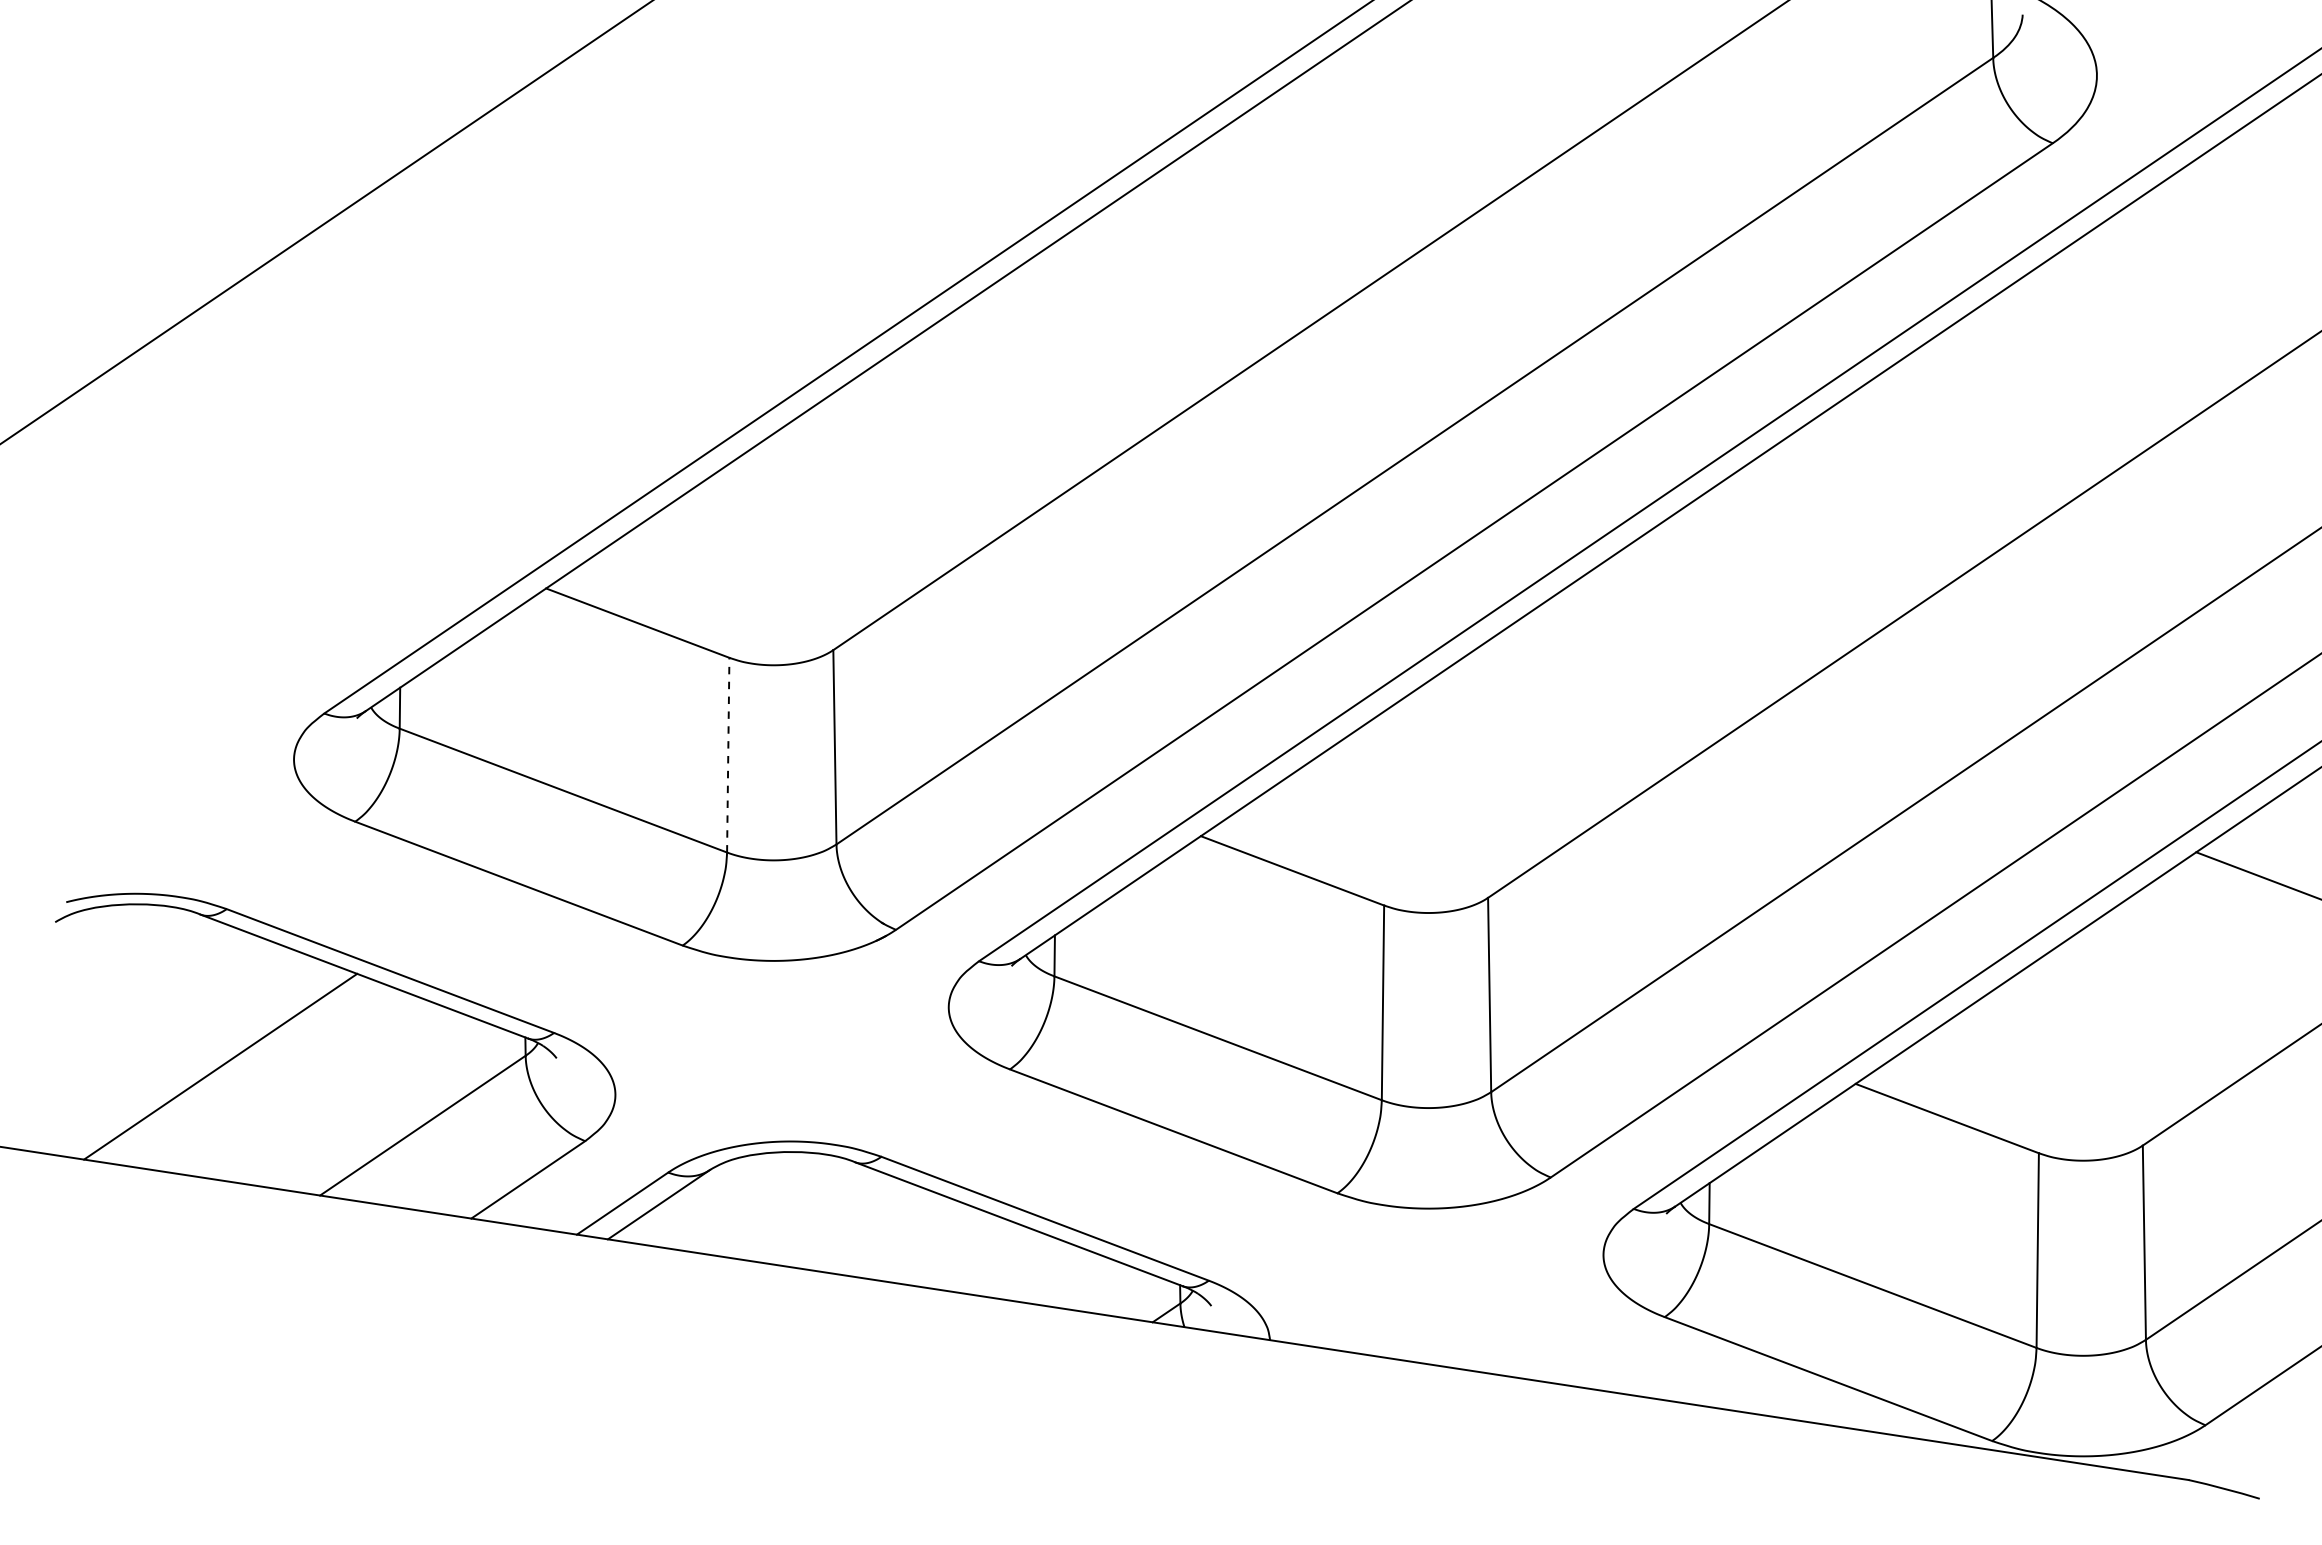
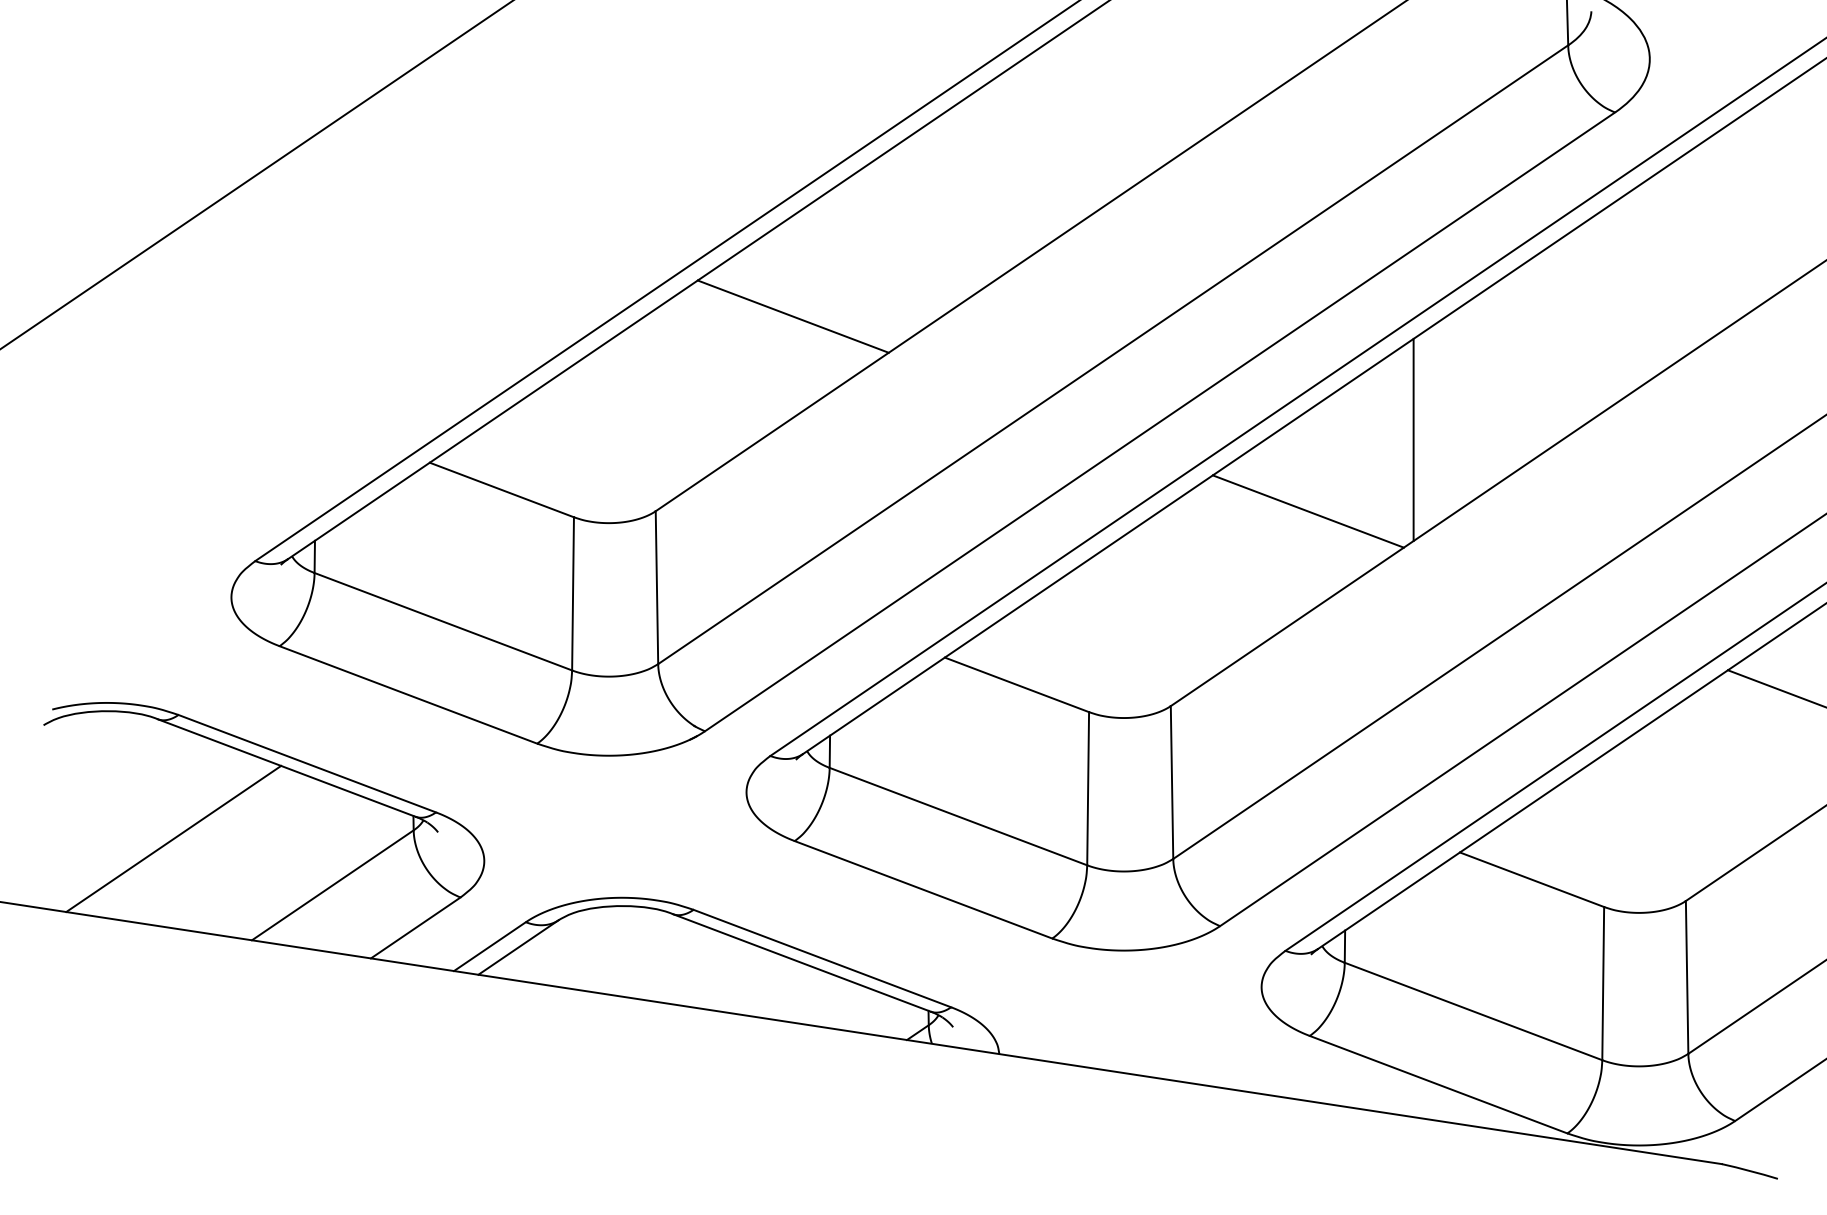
line: (1007, 402) -> (792, 316), added
line: (1796, 559) -> (1413, 439), added
line: (1662, 650) -> (1308, 511), added
line: (728, 754) -> (573, 593), dashed -> solid

